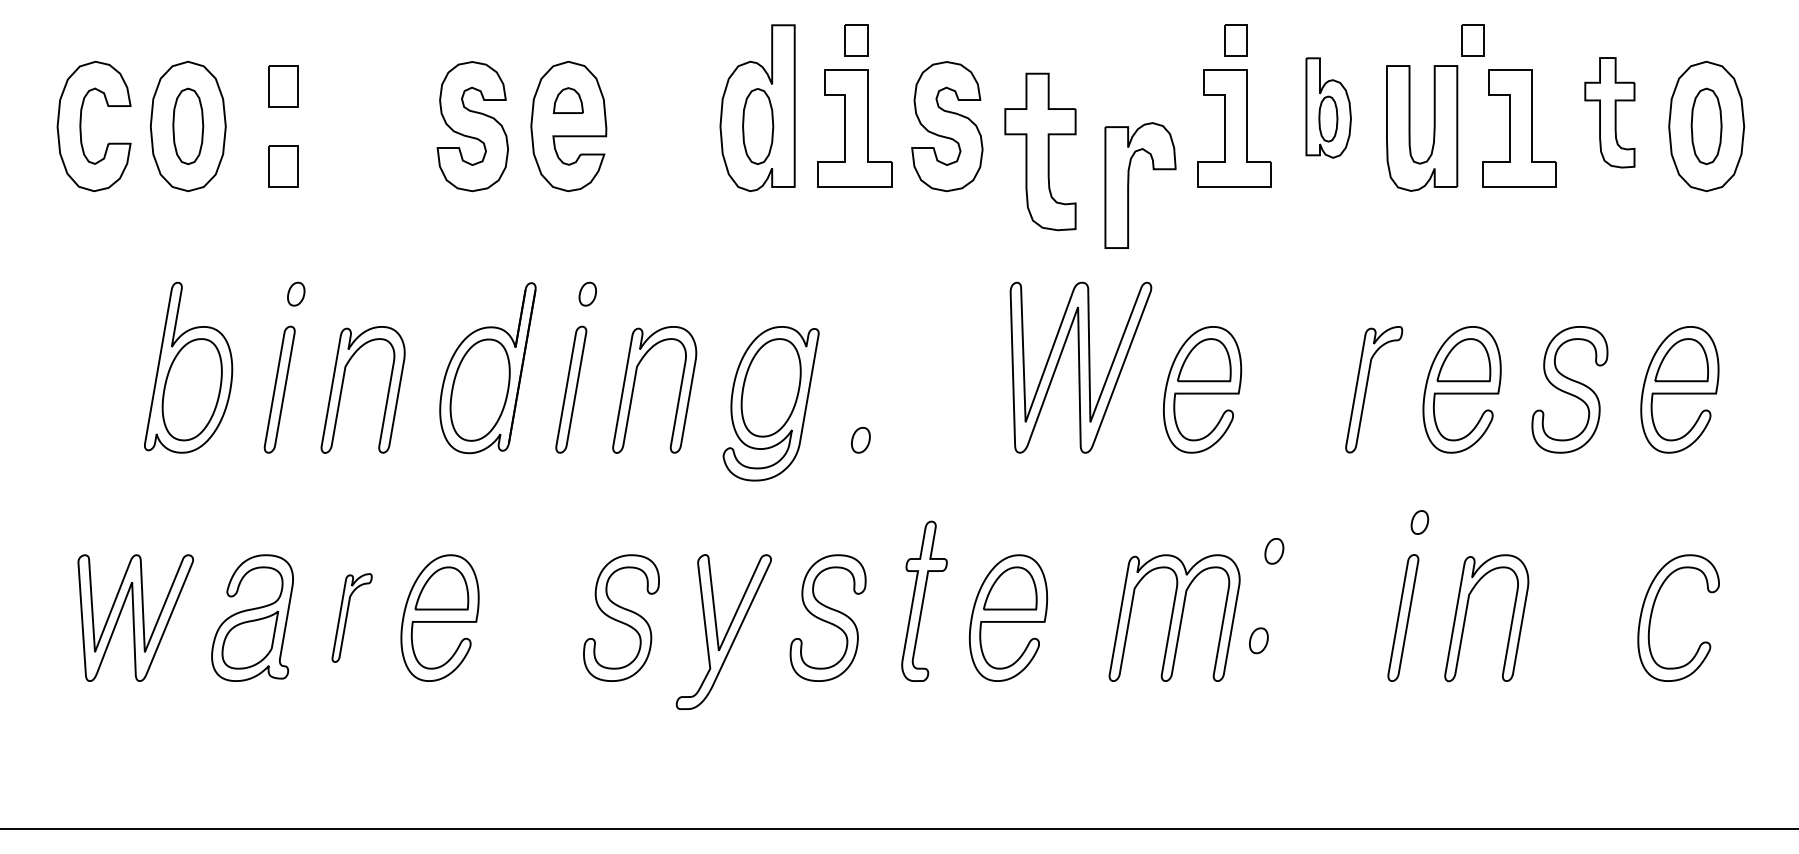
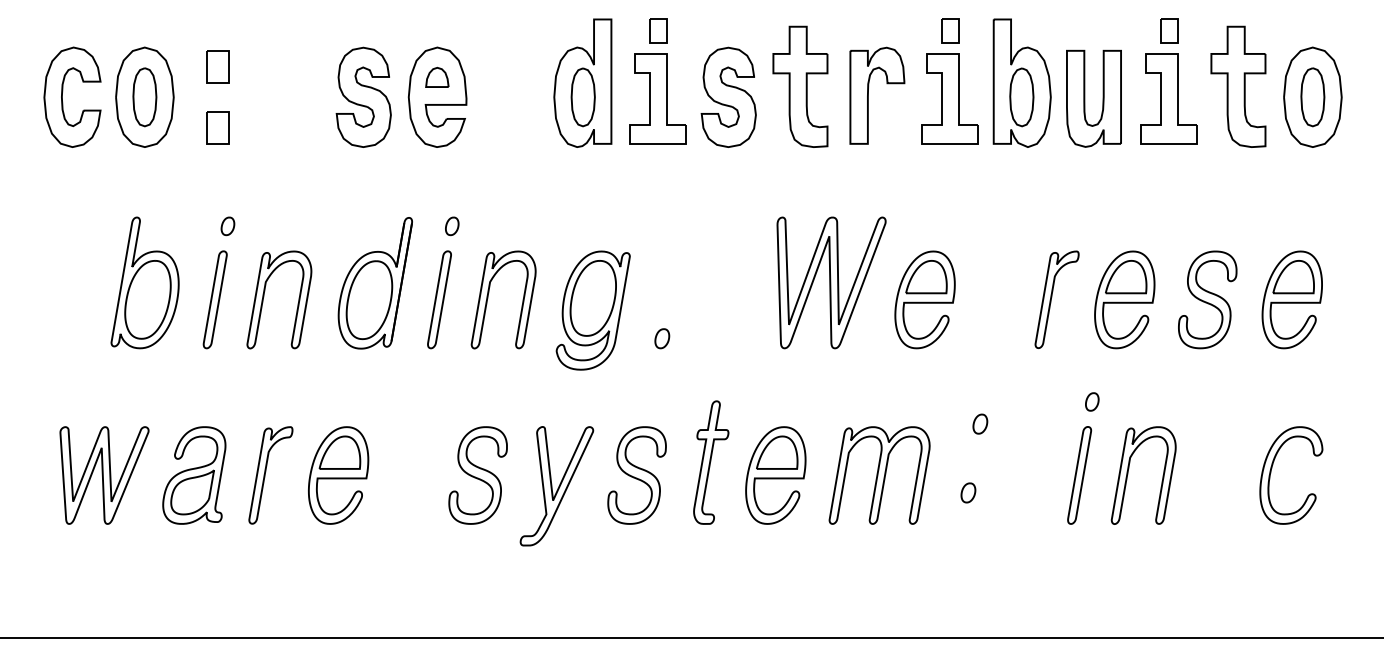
part: (1472, 39) -> (1169, 30), moved
part: (1327, 107) -> (1021, 82), size x1.67
part: (1609, 112) -> (1238, 86), size x1.43
part: (1040, 151) -> (800, 86), moved
part: (1128, 185) -> (868, 95), moved
part: (351, 618) -> (270, 475), size x1.43
part: (1174, 618) -> (879, 475), moved

